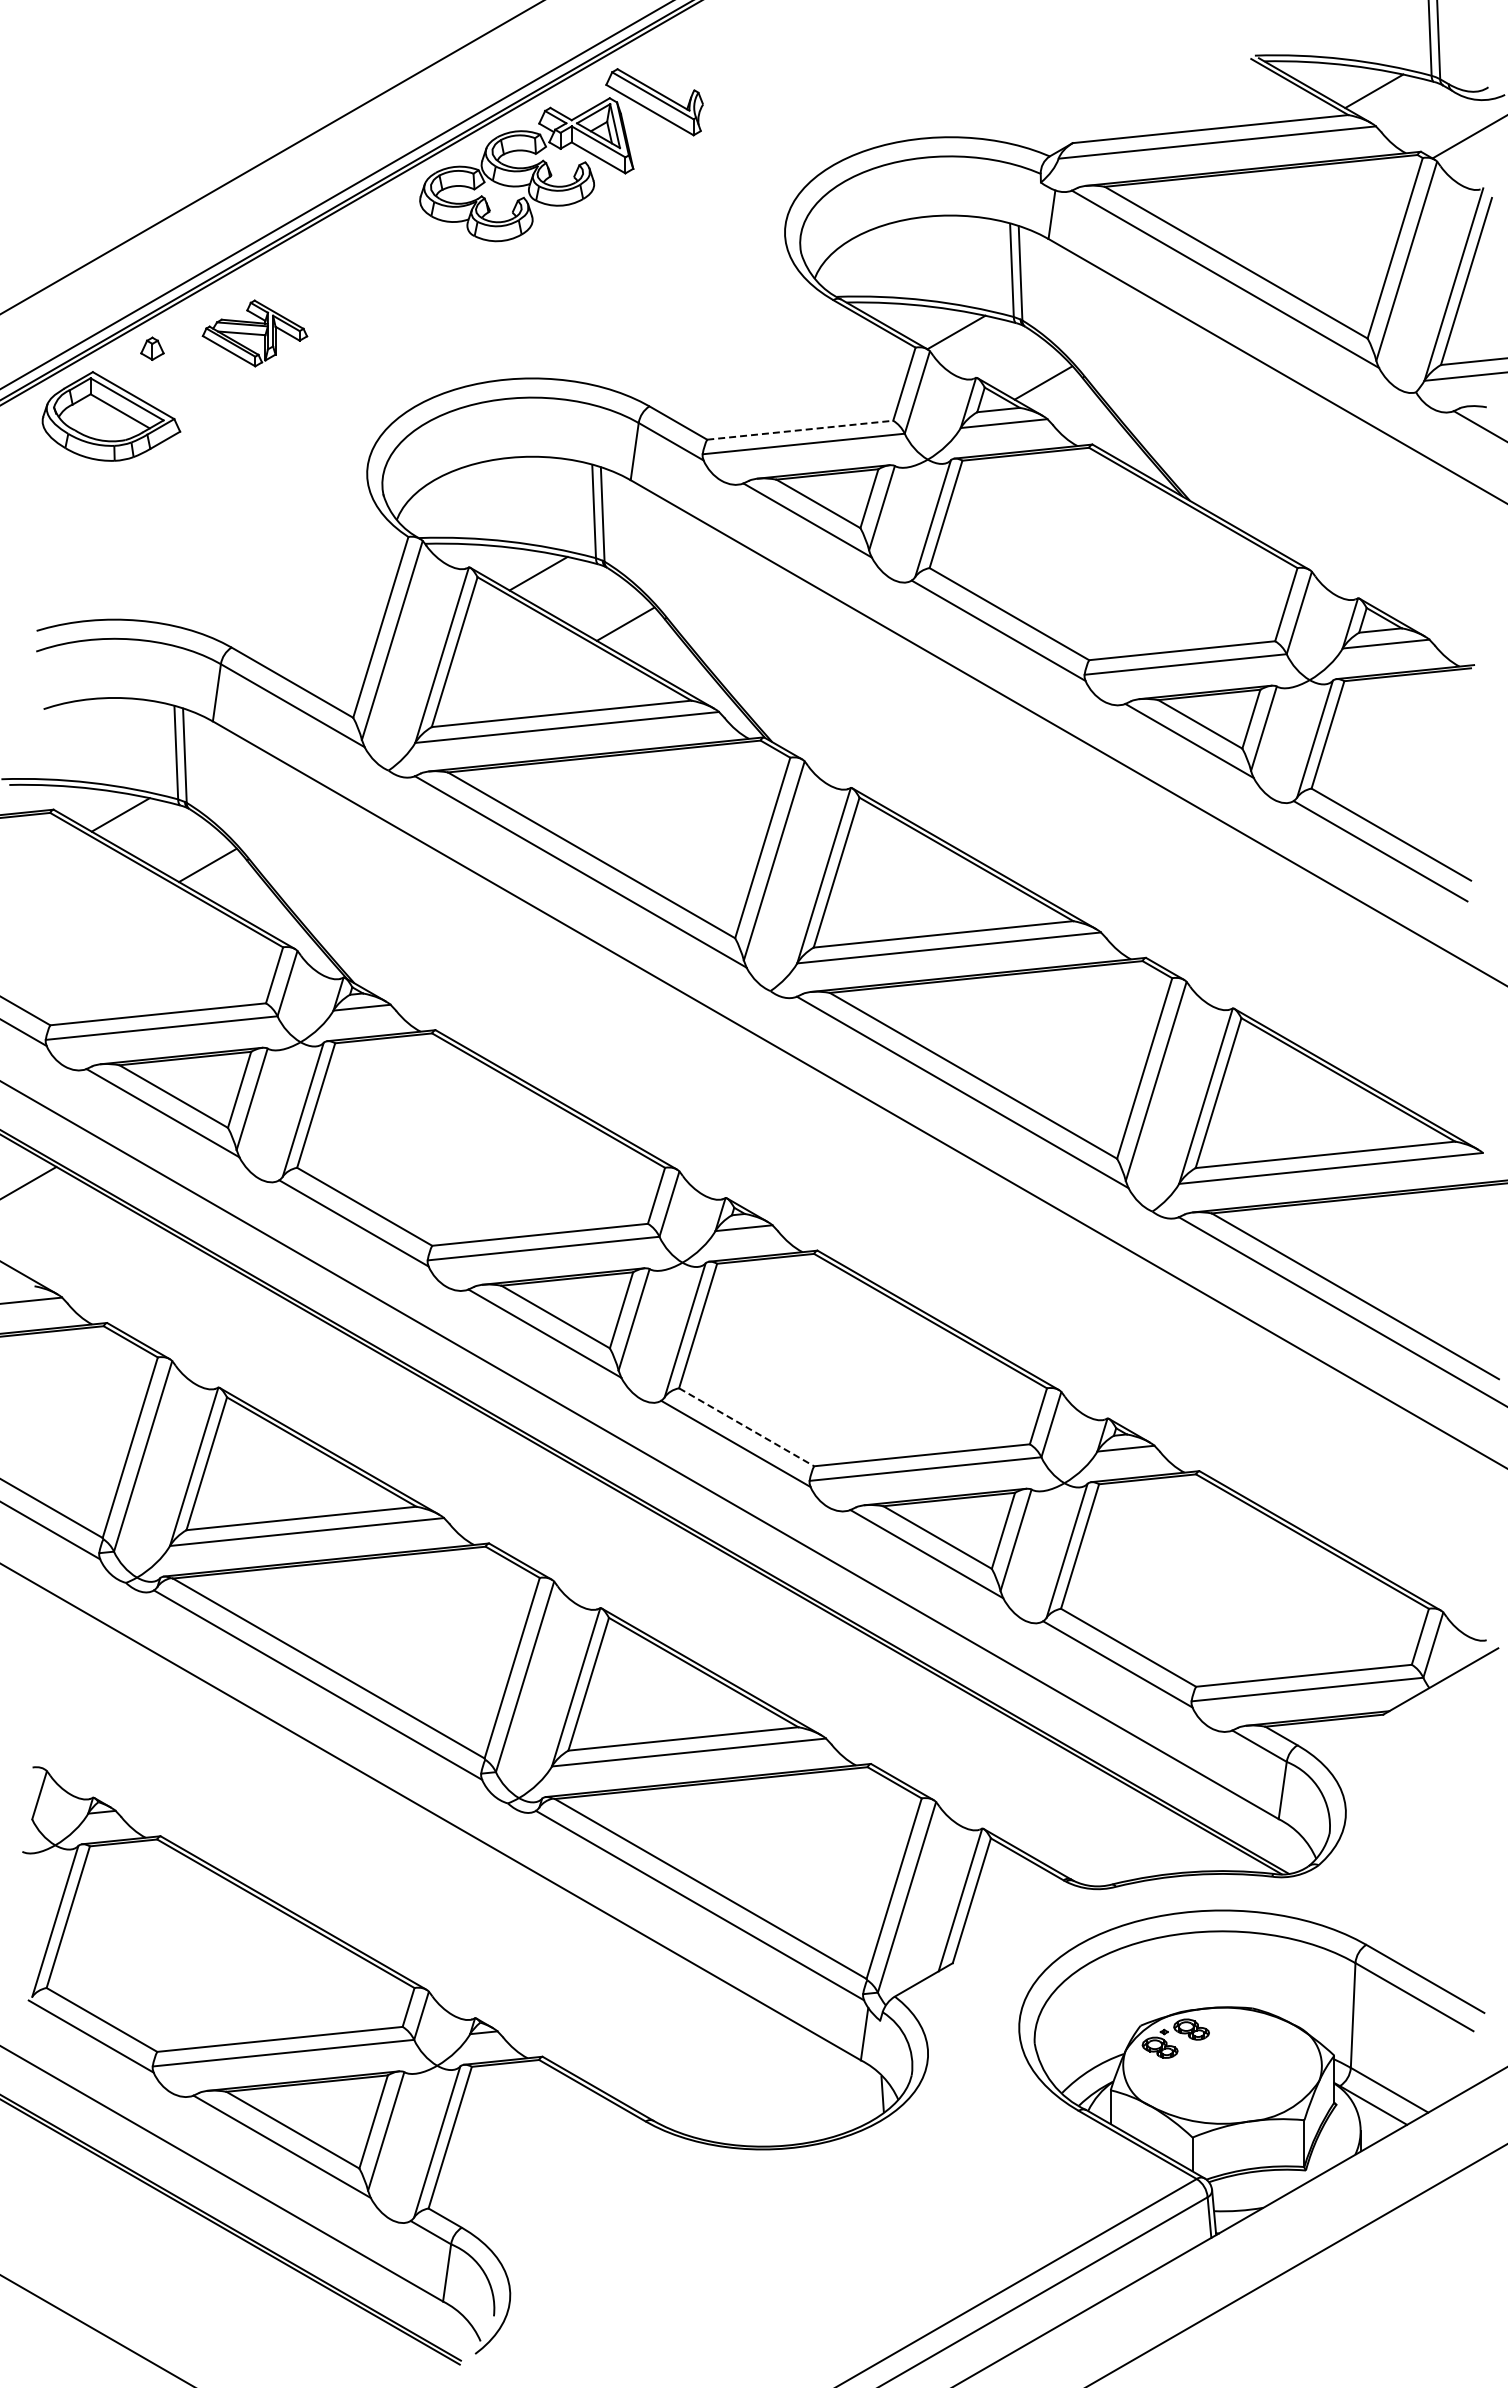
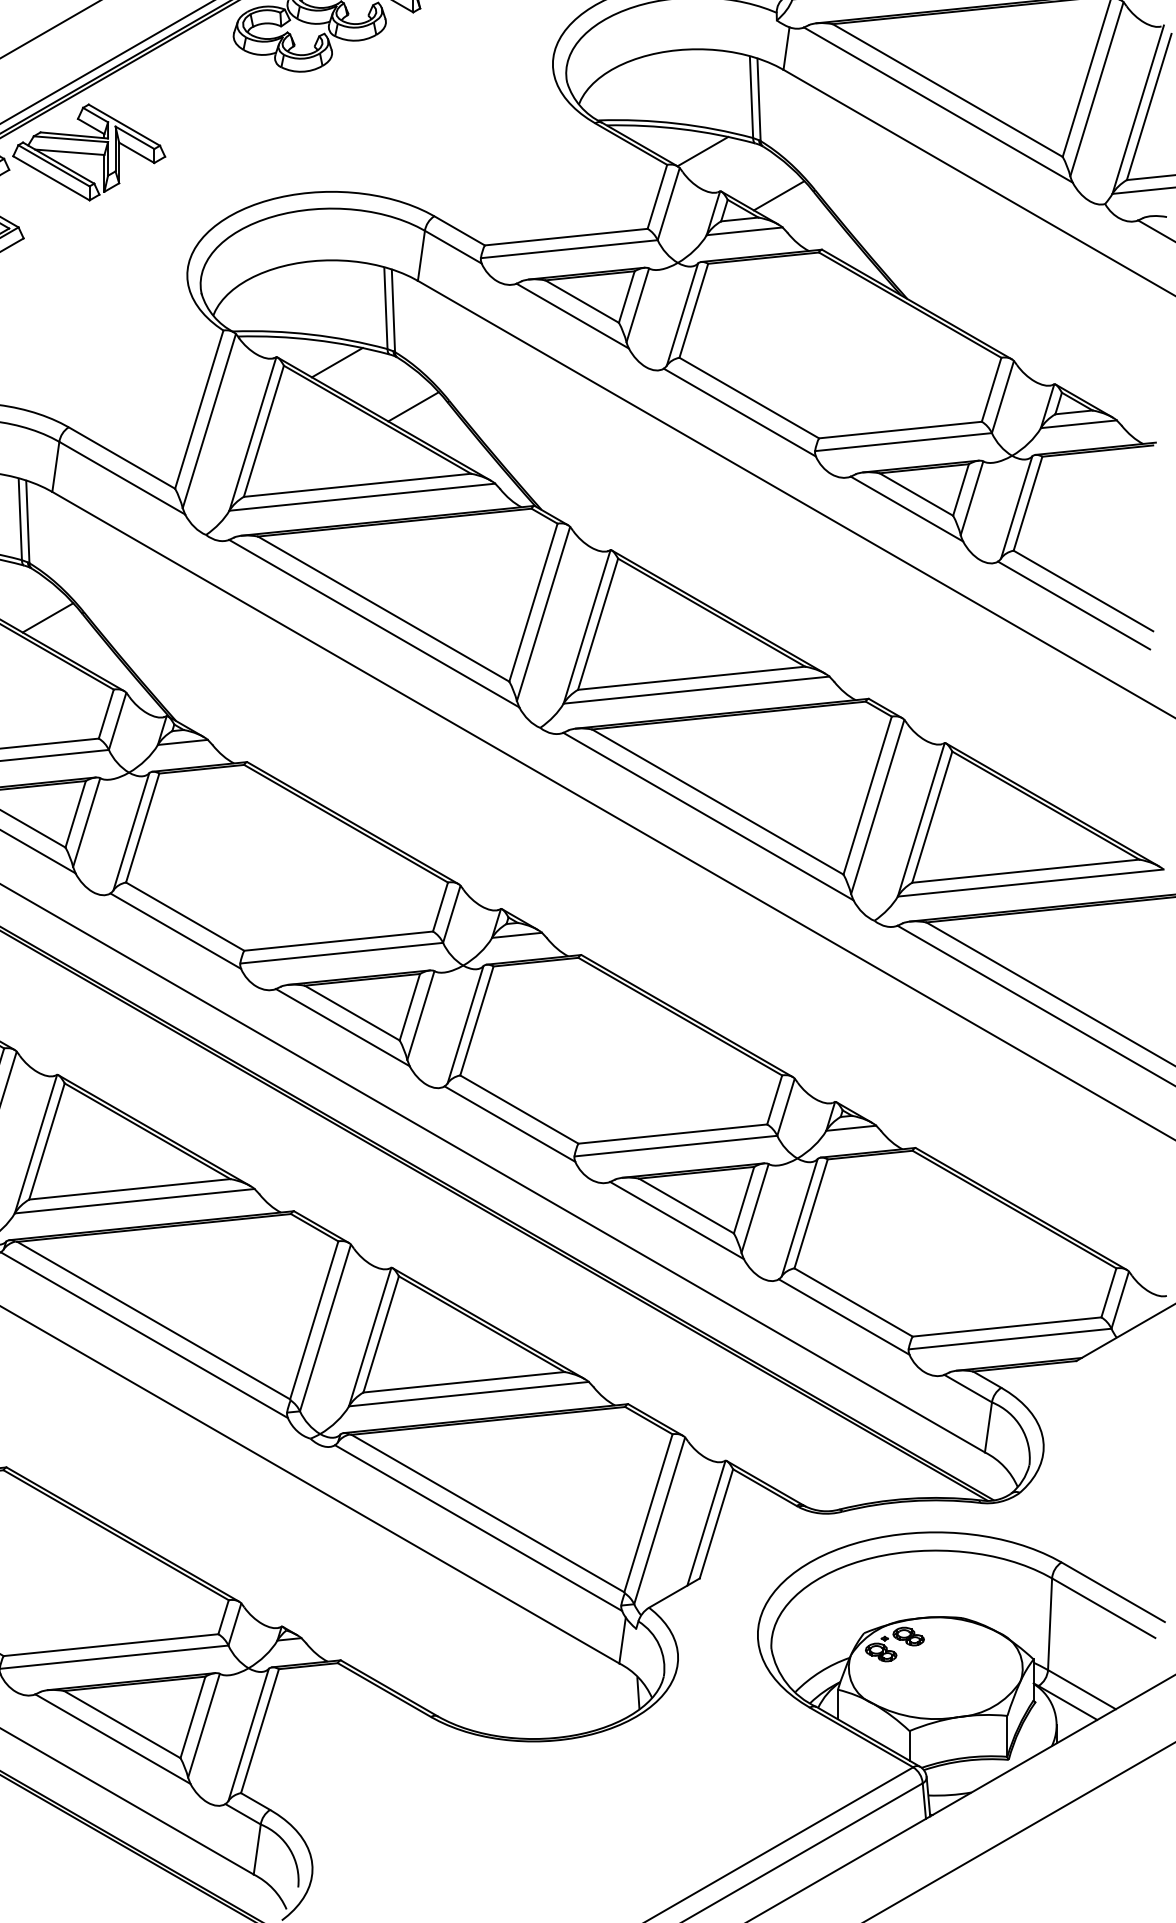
part: (254, 333) -> (88, 152), size x1.67
line: (800, 430) -> (566, 237), dashed -> solid
line: (746, 1427) -> (519, 1109), dashed -> solid

